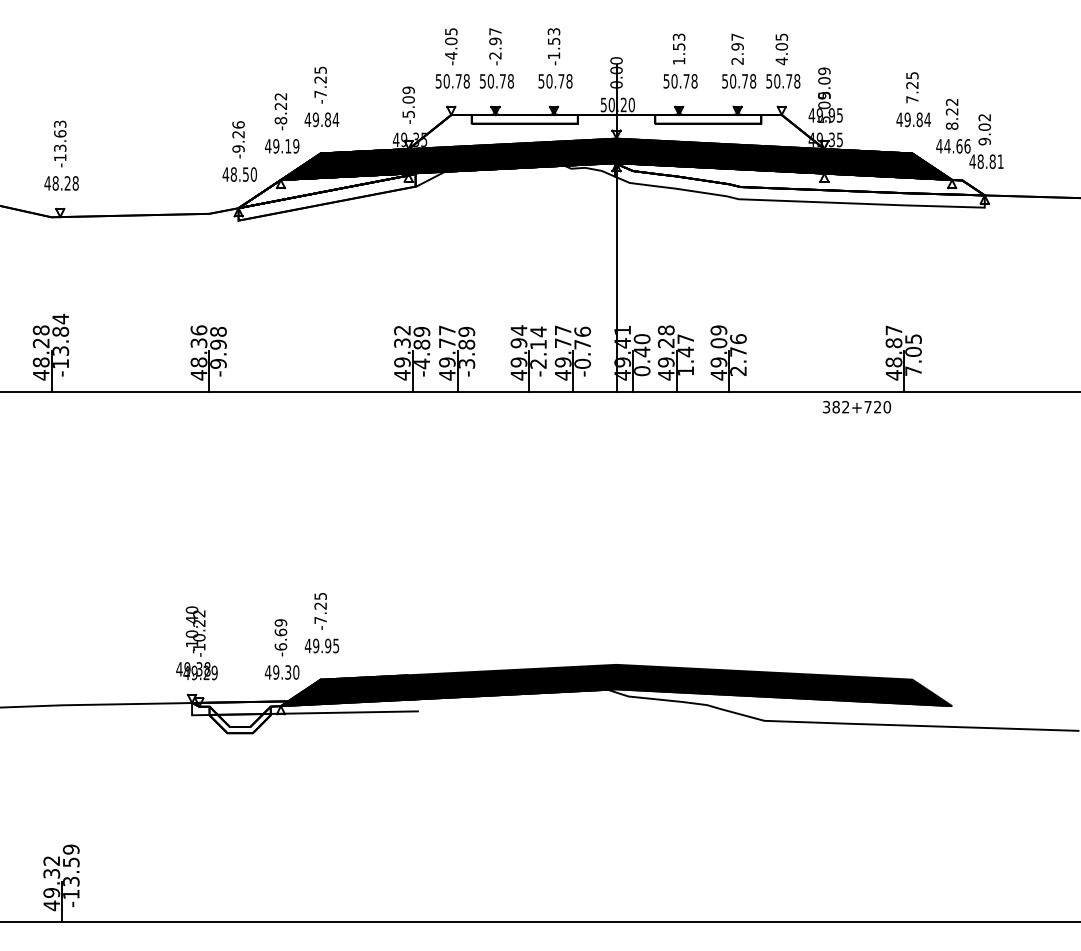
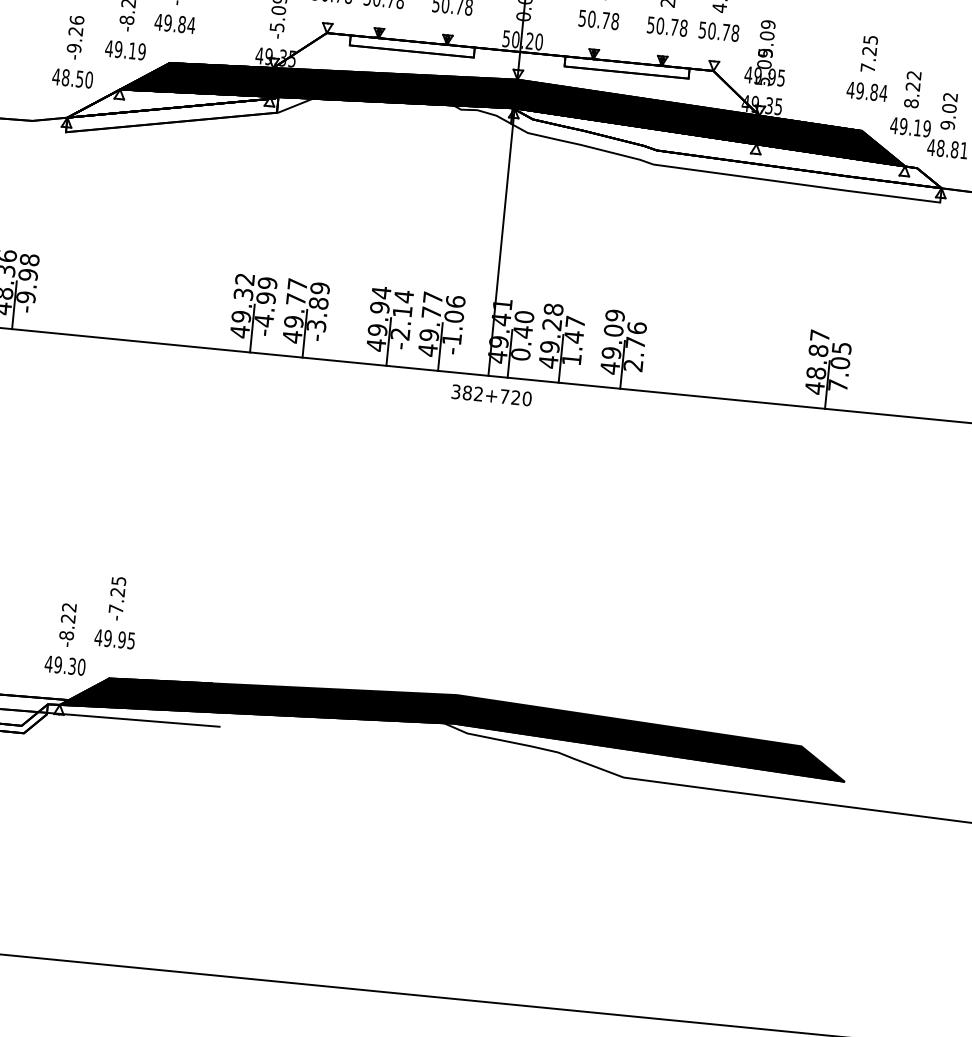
text: (957, 146) -> (915, 127), 44.66 -> 49.19
text: (421, 344) -> (265, 298), -4.89 -> -4.99
text: (582, 353) -> (453, 327), -0.76 -> -1.06
text: (857, 406) -> (492, 394), moved
text: (280, 634) -> (67, 621), -6.69 -> -8.22

